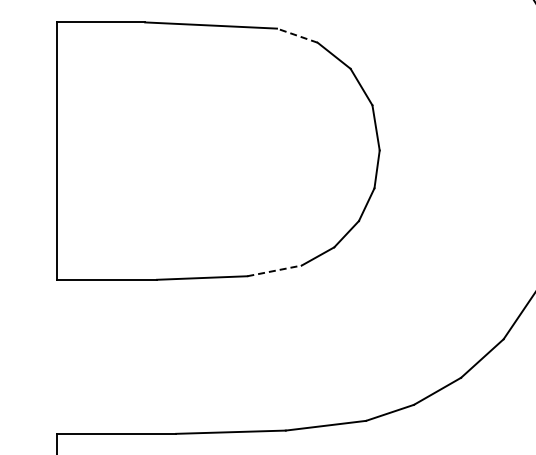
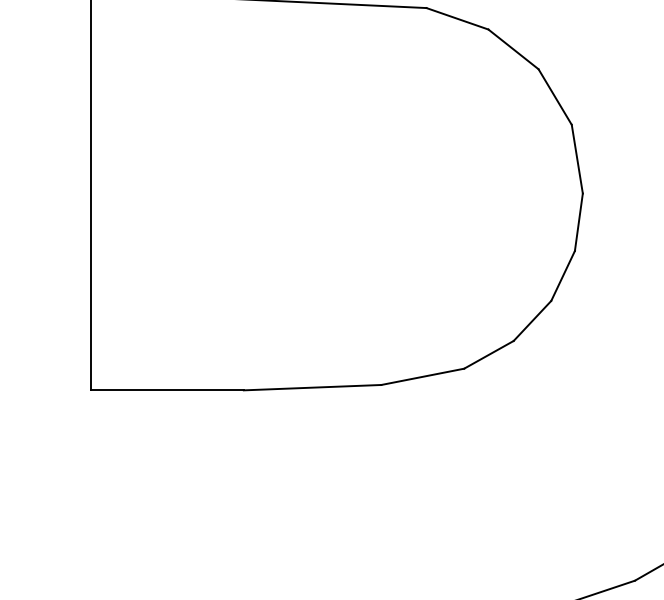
line: (297, 35) -> (457, 18), dashed -> solid
line: (274, 270) -> (422, 376), dashed -> solid

